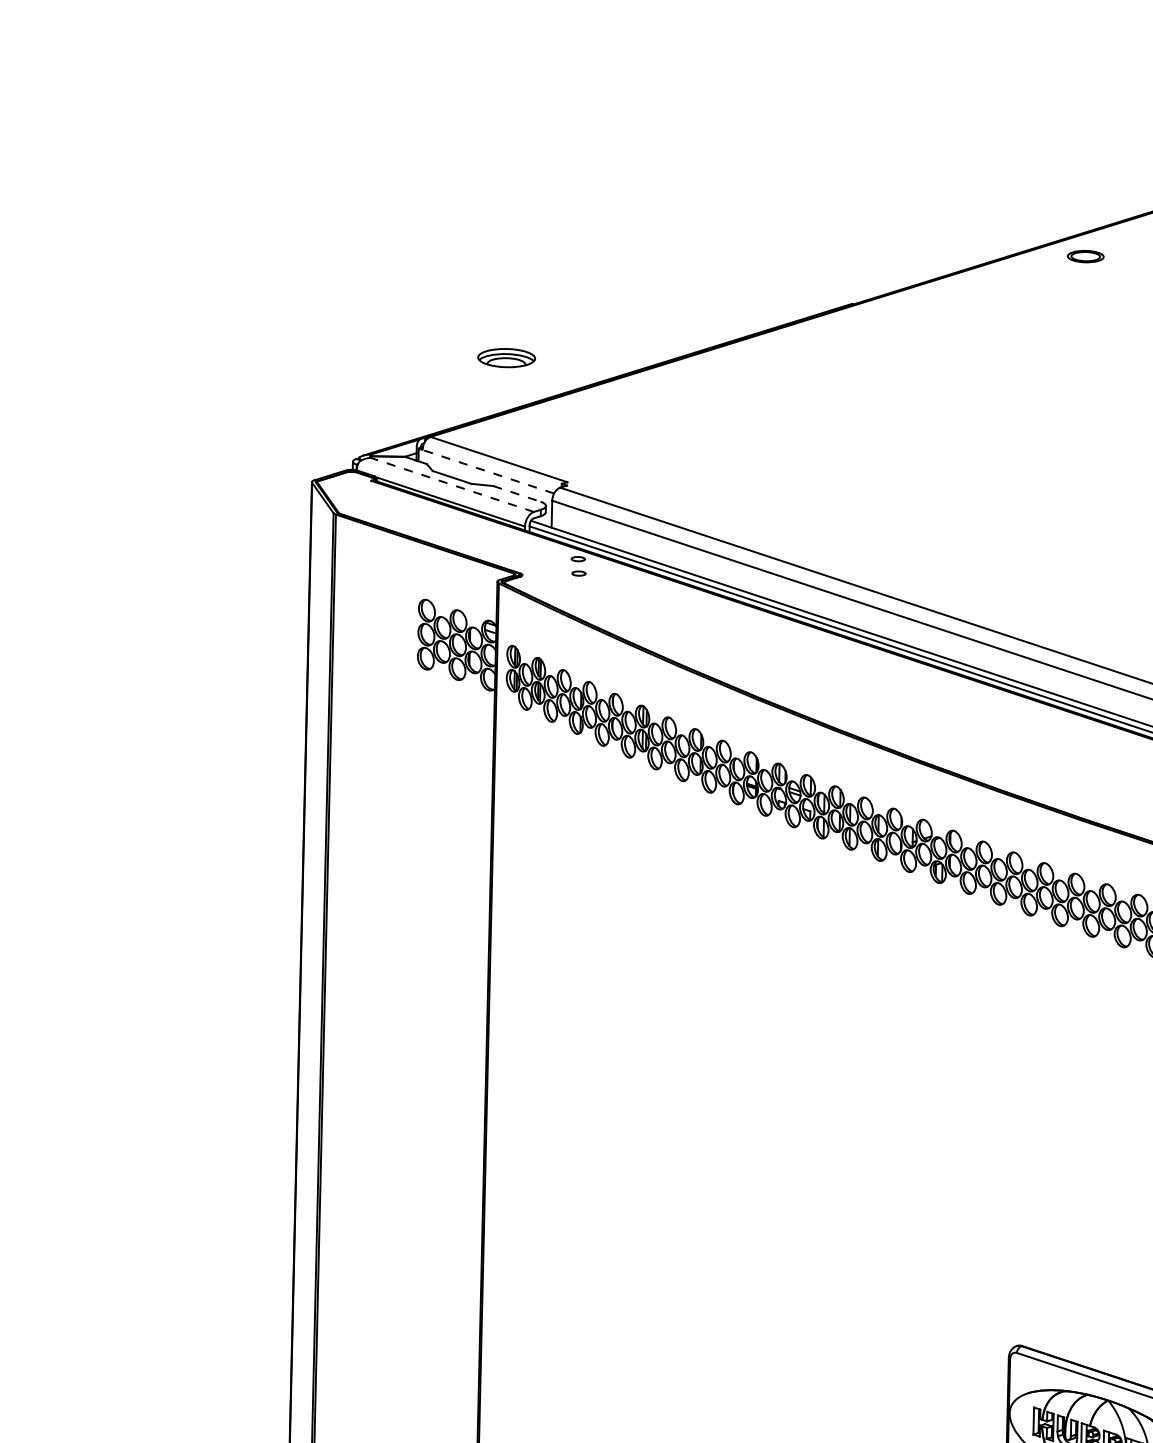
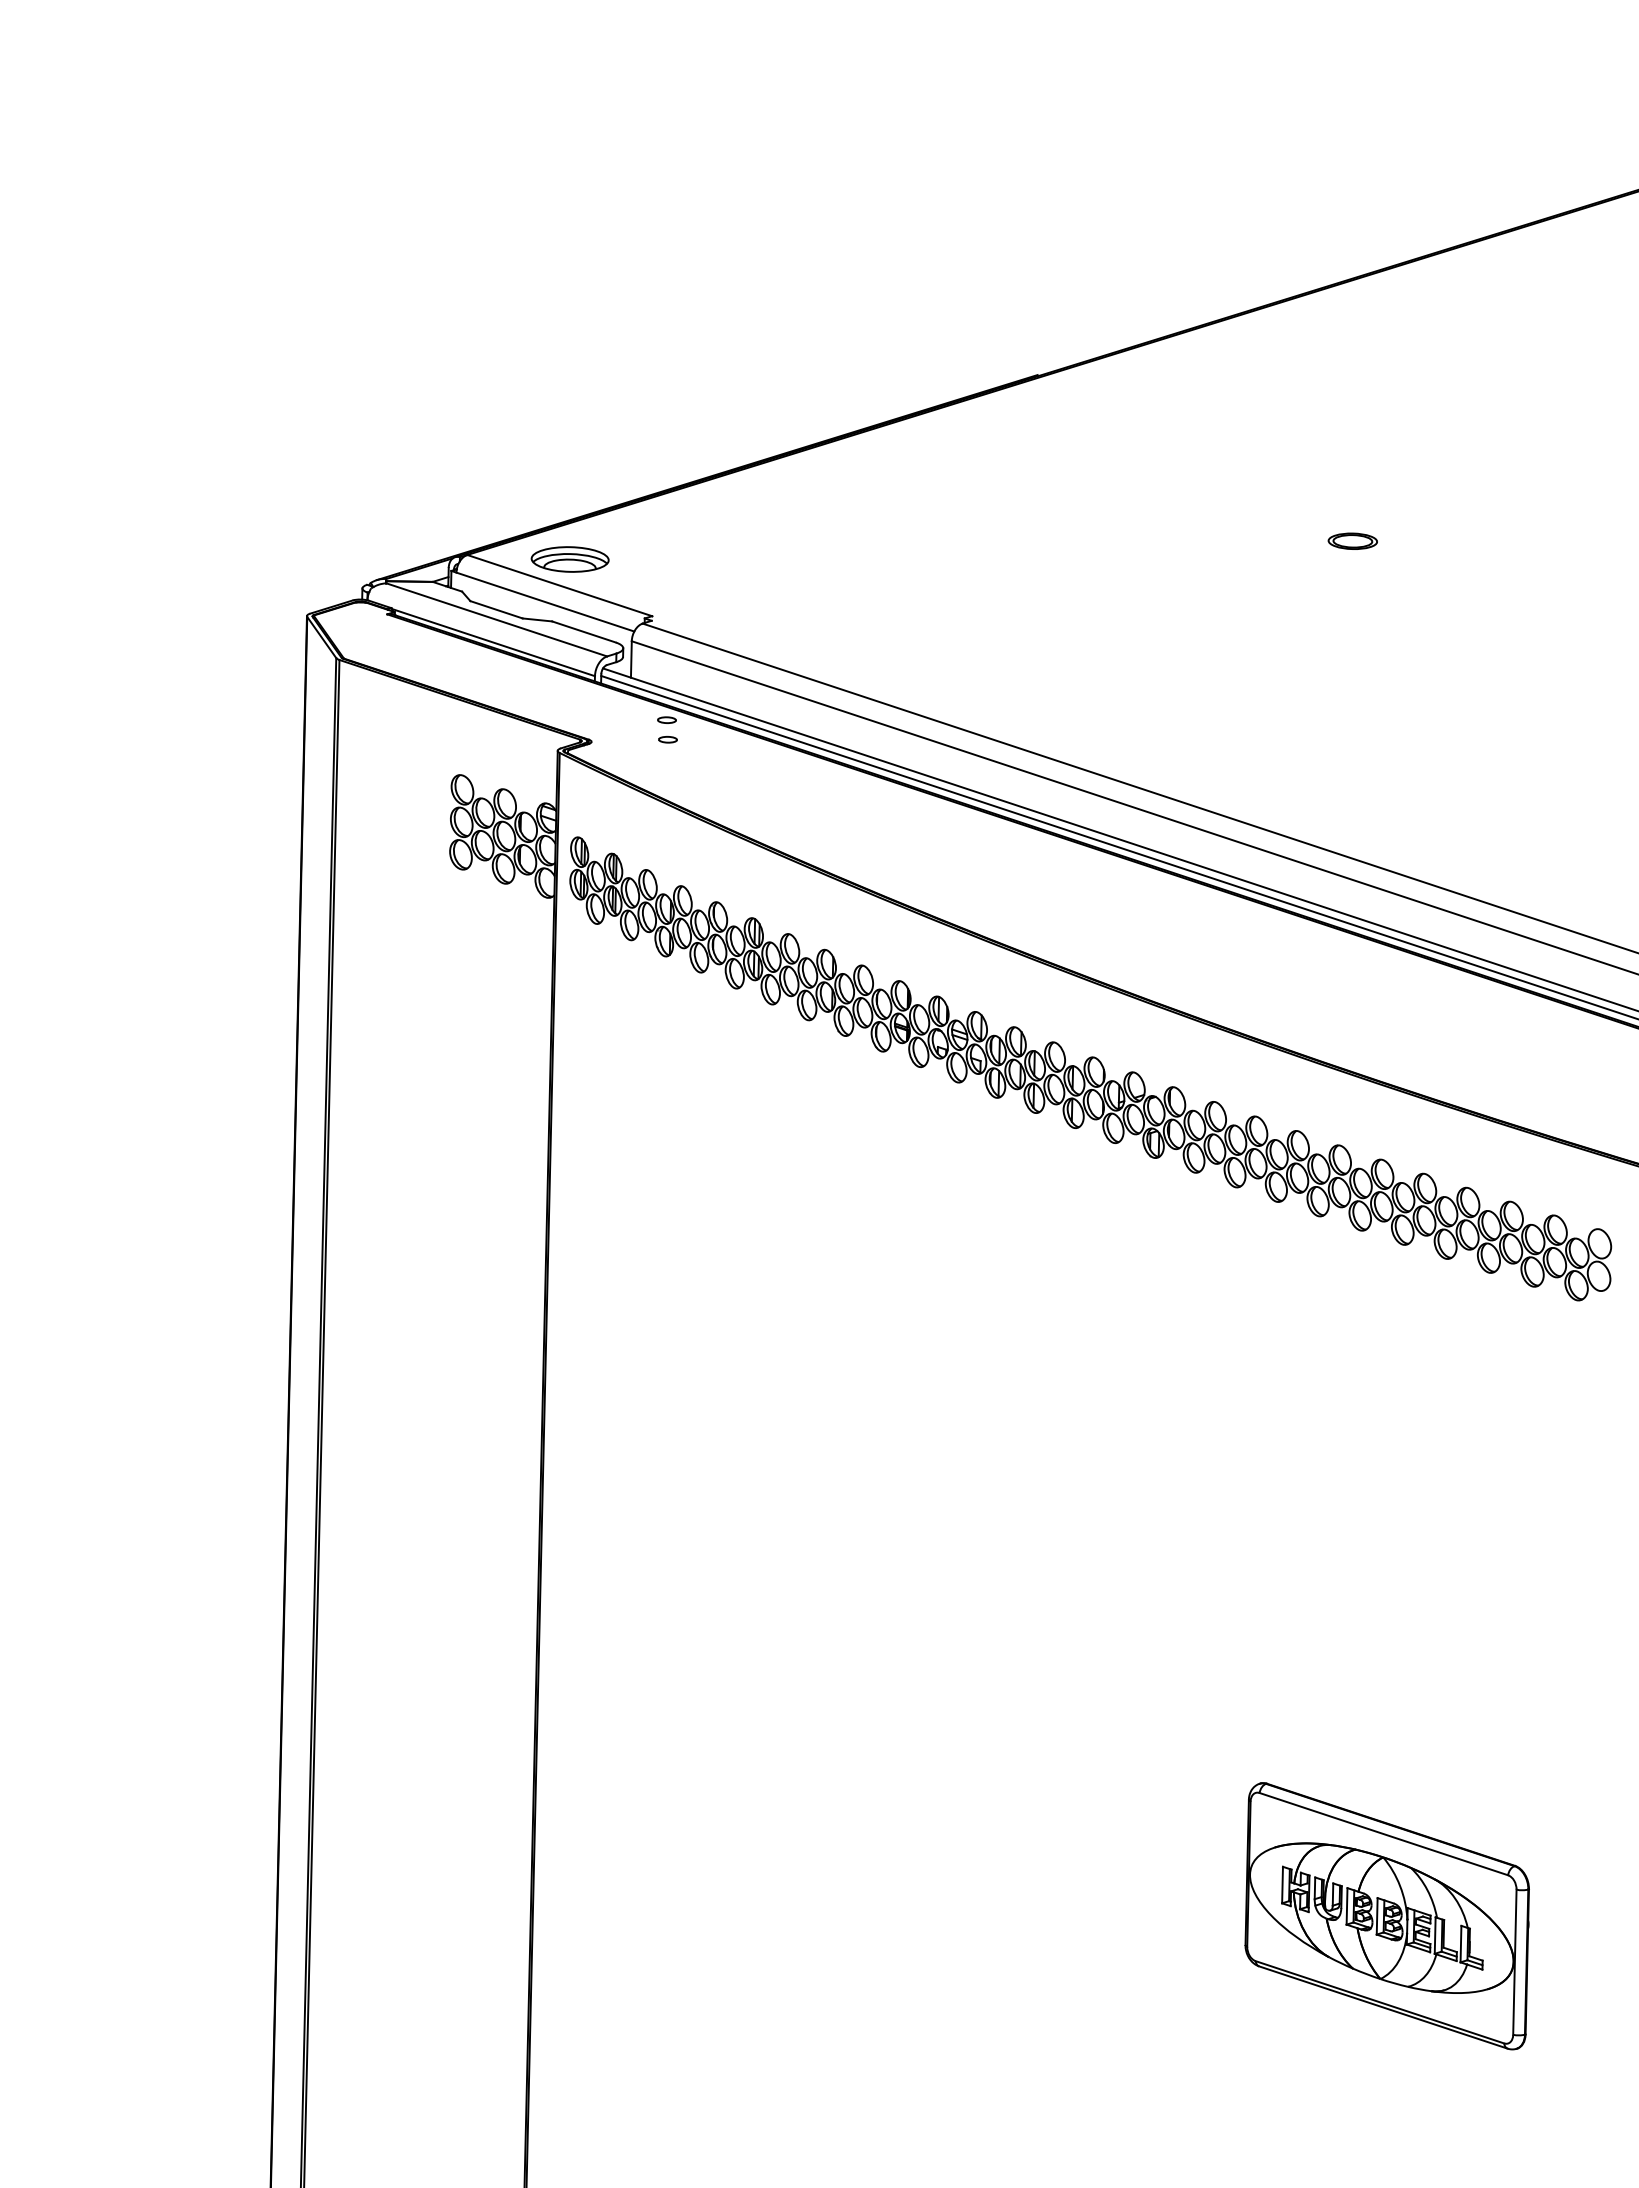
part: (1085, 256) -> (1352, 540), moved
part: (506, 358) -> (569, 559), moved
line: (488, 472) -> (545, 602), dashed -> solid
line: (452, 484) -> (496, 619), dashed -> solid
line: (517, 493) -> (584, 631), dashed -> solid

